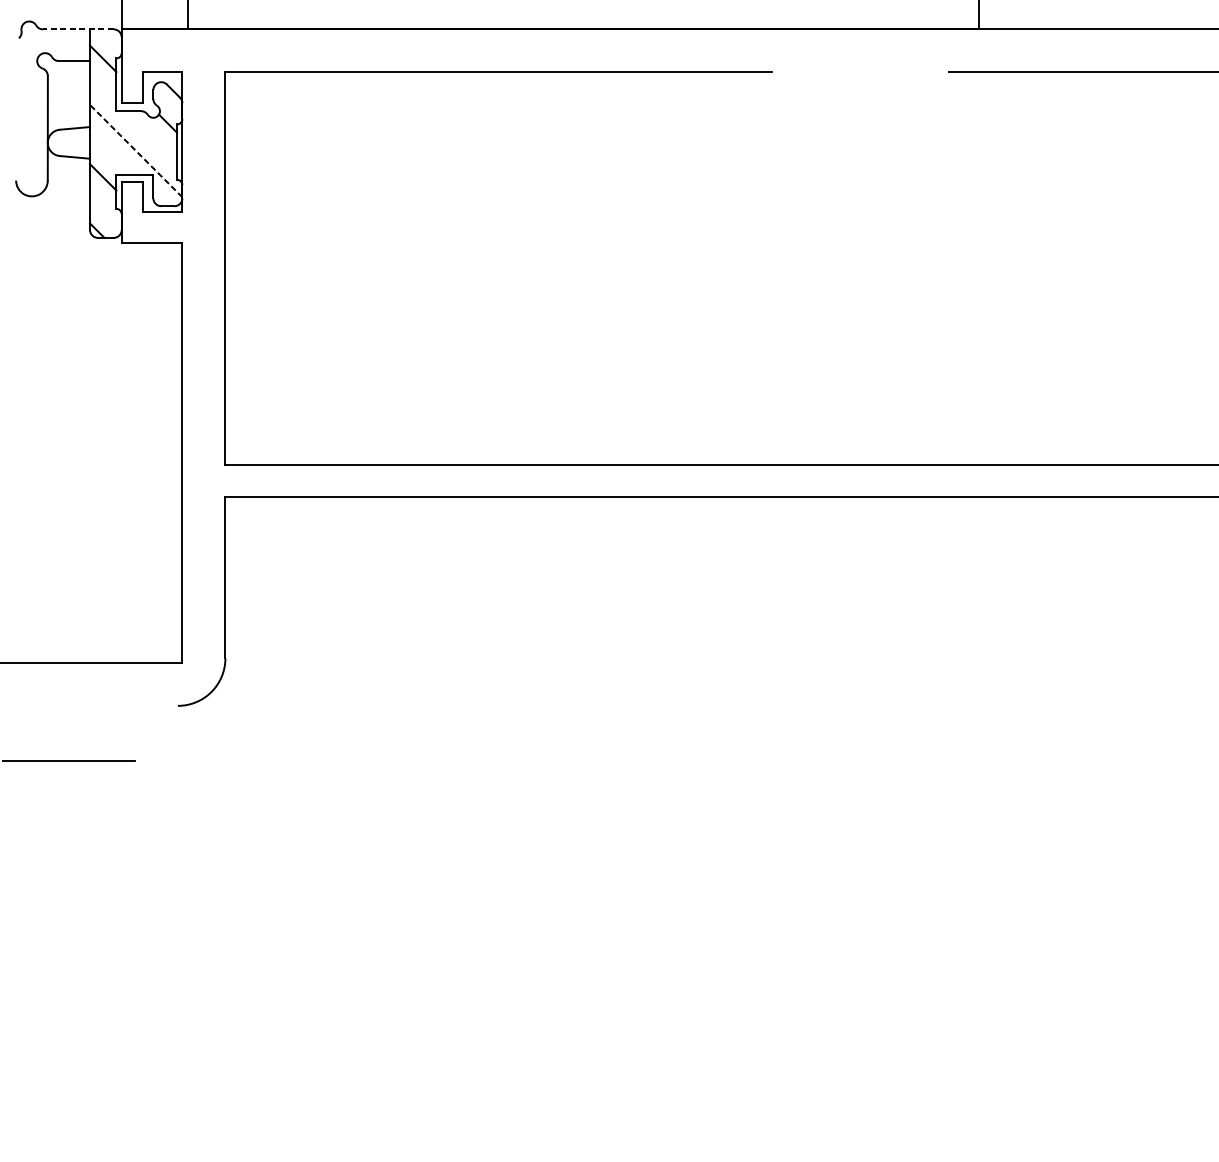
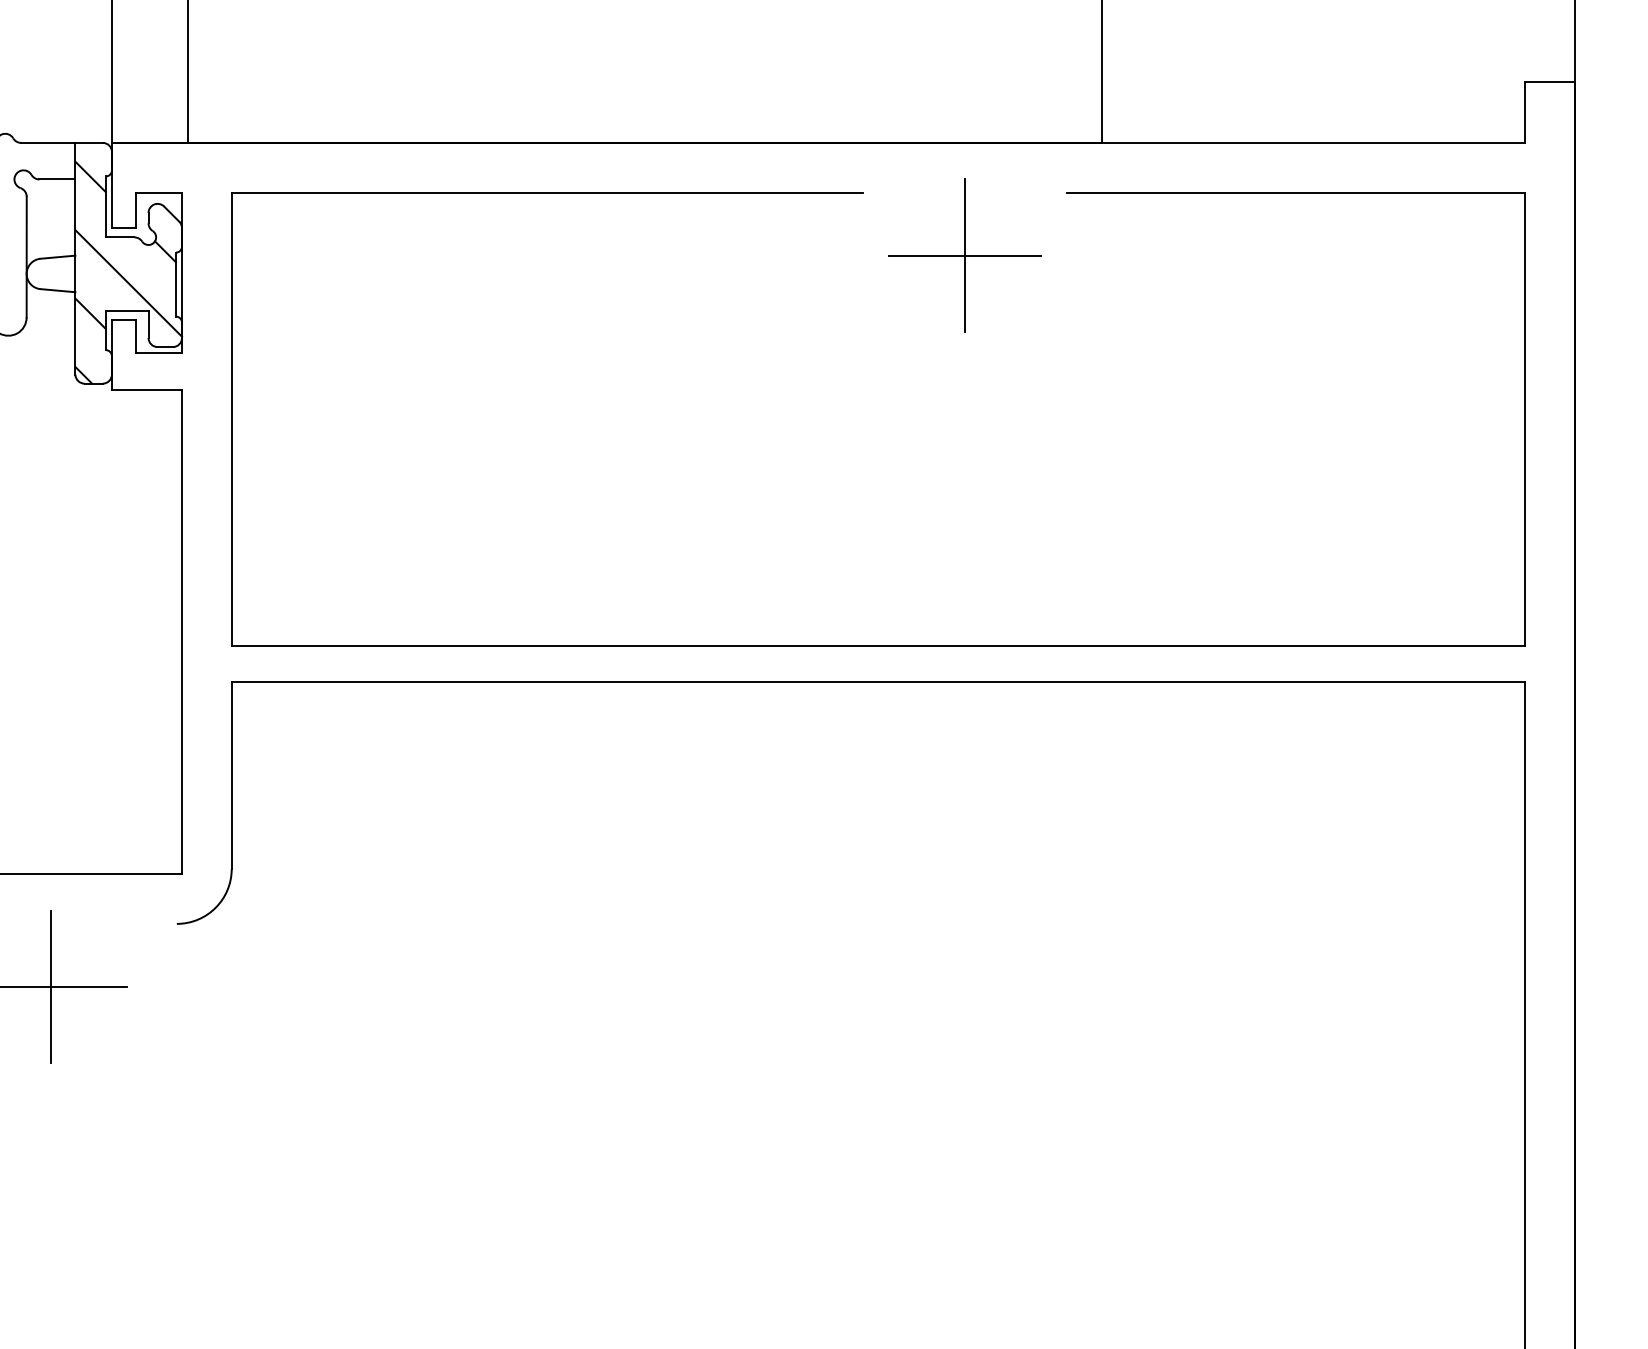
line: (78, 29) -> (62, 142), dashed -> solid
part: (860, 126) -> (964, 255), added
line: (136, 151) -> (128, 283), dashed -> solid
line: (69, 760) -> (51, 986), added

